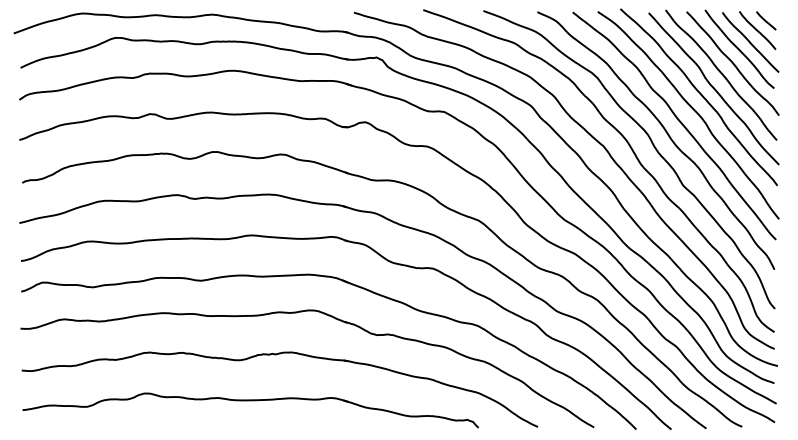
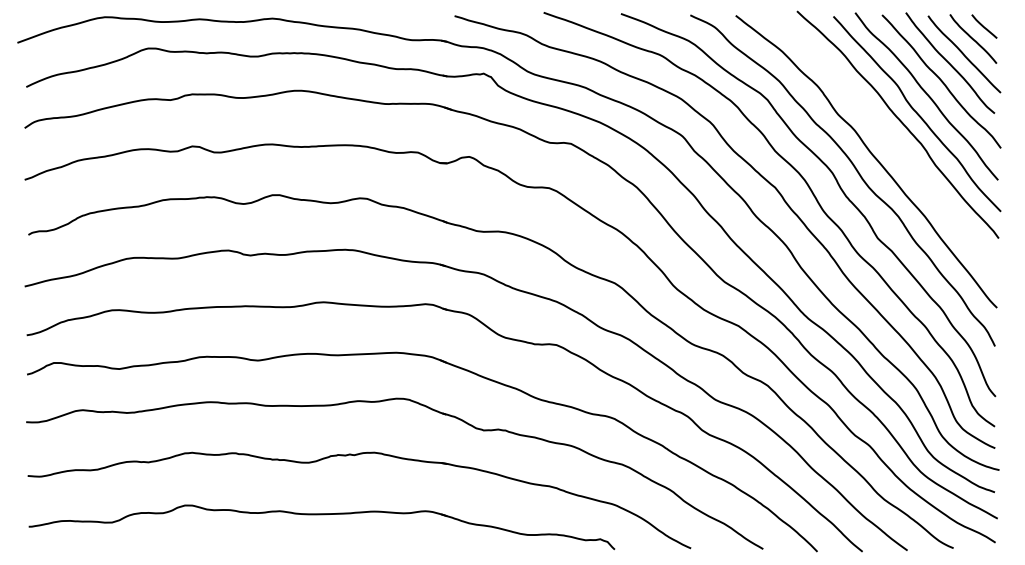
curve: (693, 110) -> (890, 141), removed

